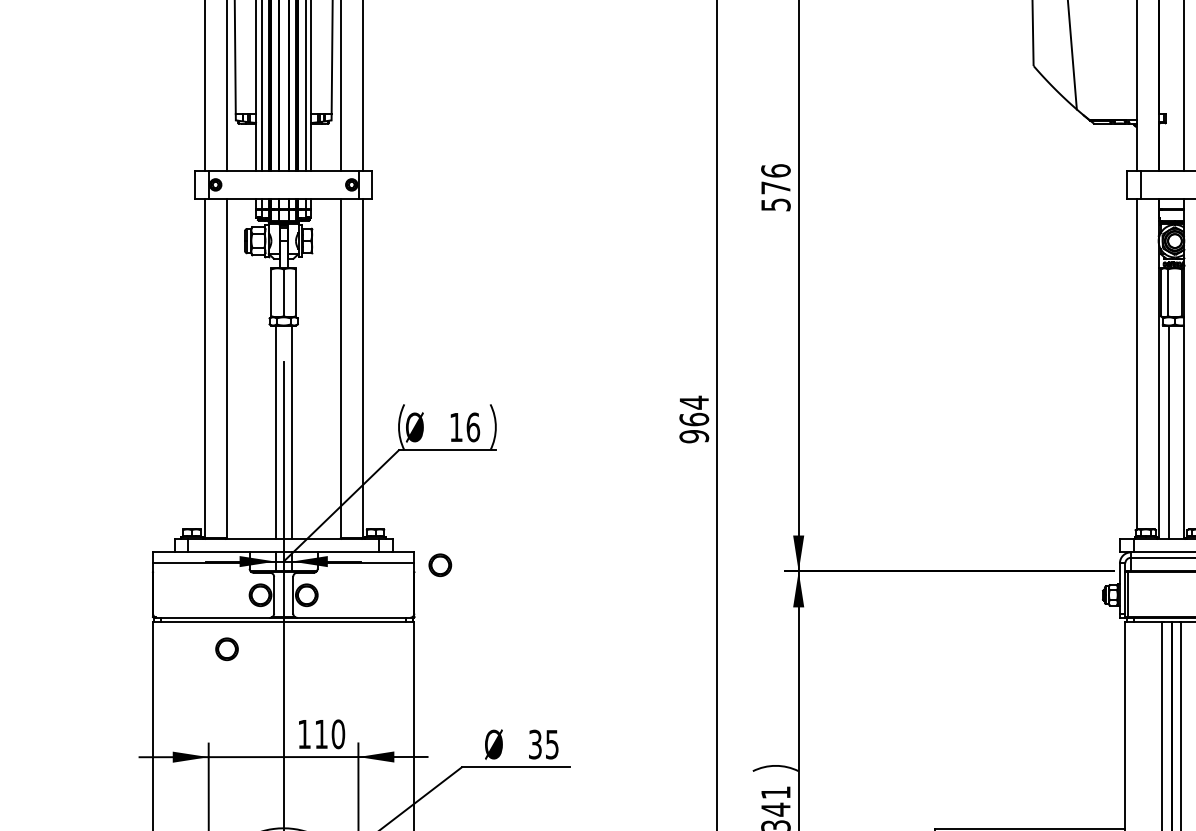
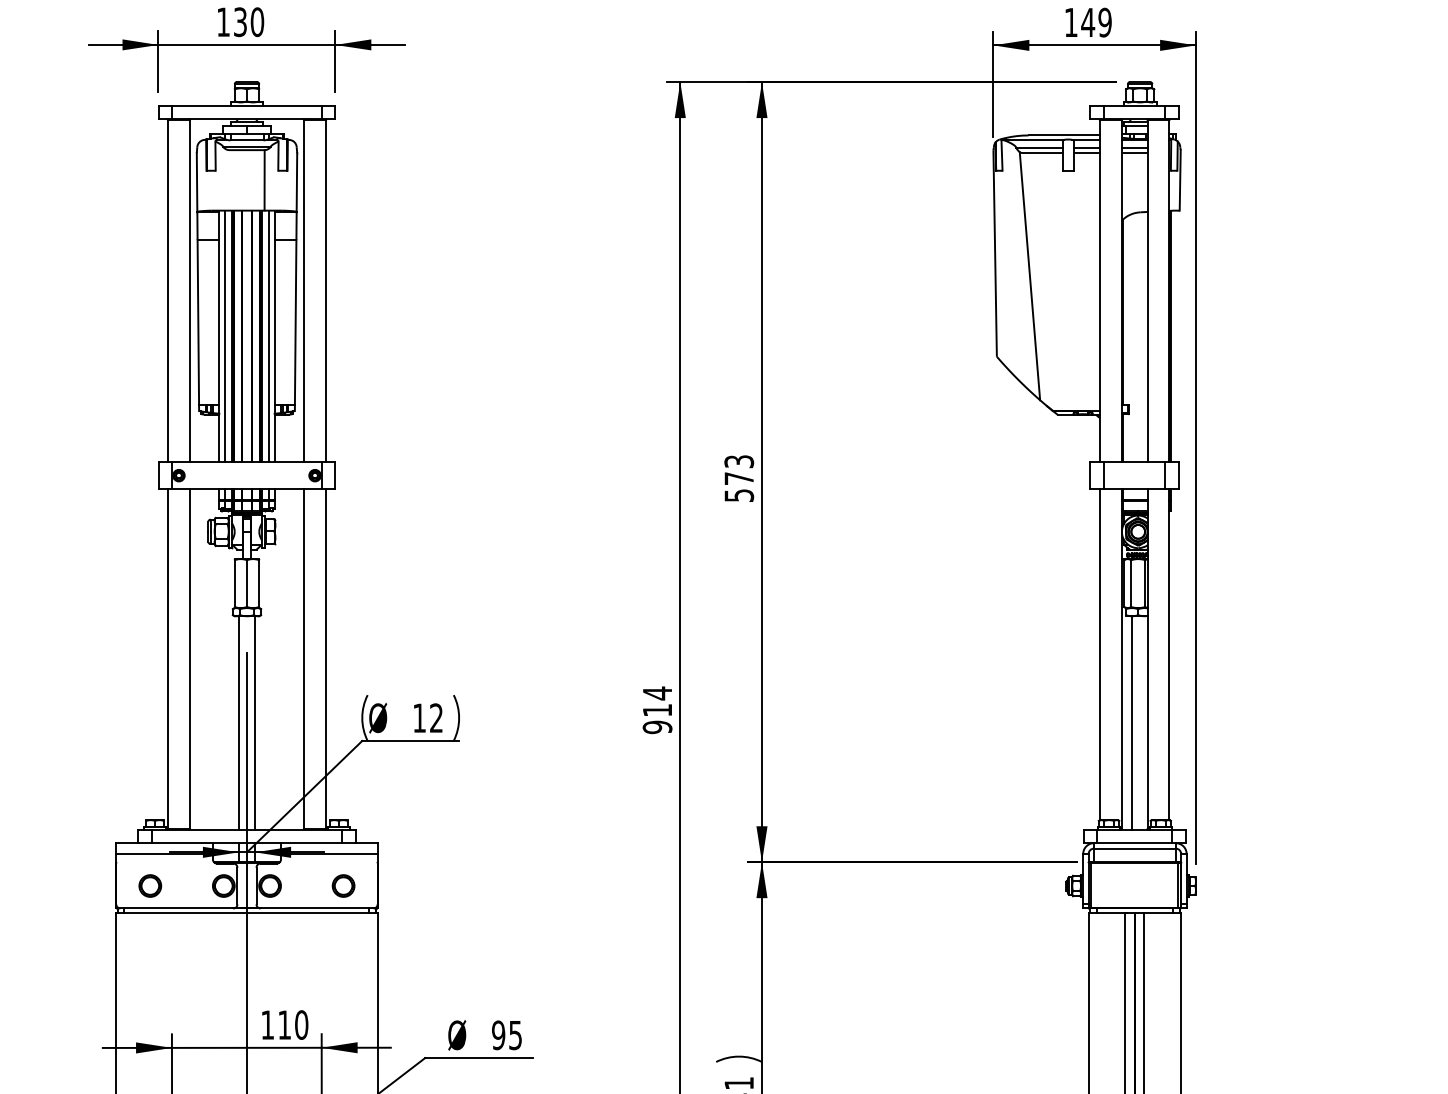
text: (776, 170) -> (739, 461), 576 -> 573
text: (694, 418) -> (657, 709), 964 -> 914
text: (473, 427) -> (436, 718), 16 -> 12
part: (440, 564) -> (343, 885), moved
part: (227, 648) -> (150, 885), moved
text: (535, 743) -> (498, 1034), 35 -> 95

